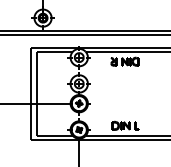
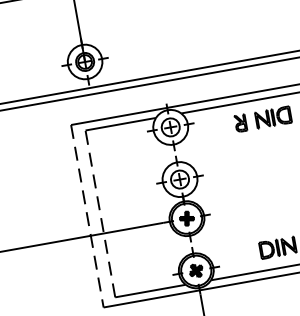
line: (37, 93) -> (100, 213), solid -> dashed
line: (30, 94) -> (87, 217), solid -> dashed

